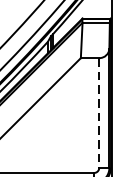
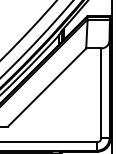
line: (99, 113) -> (101, 93), dashed -> solid

